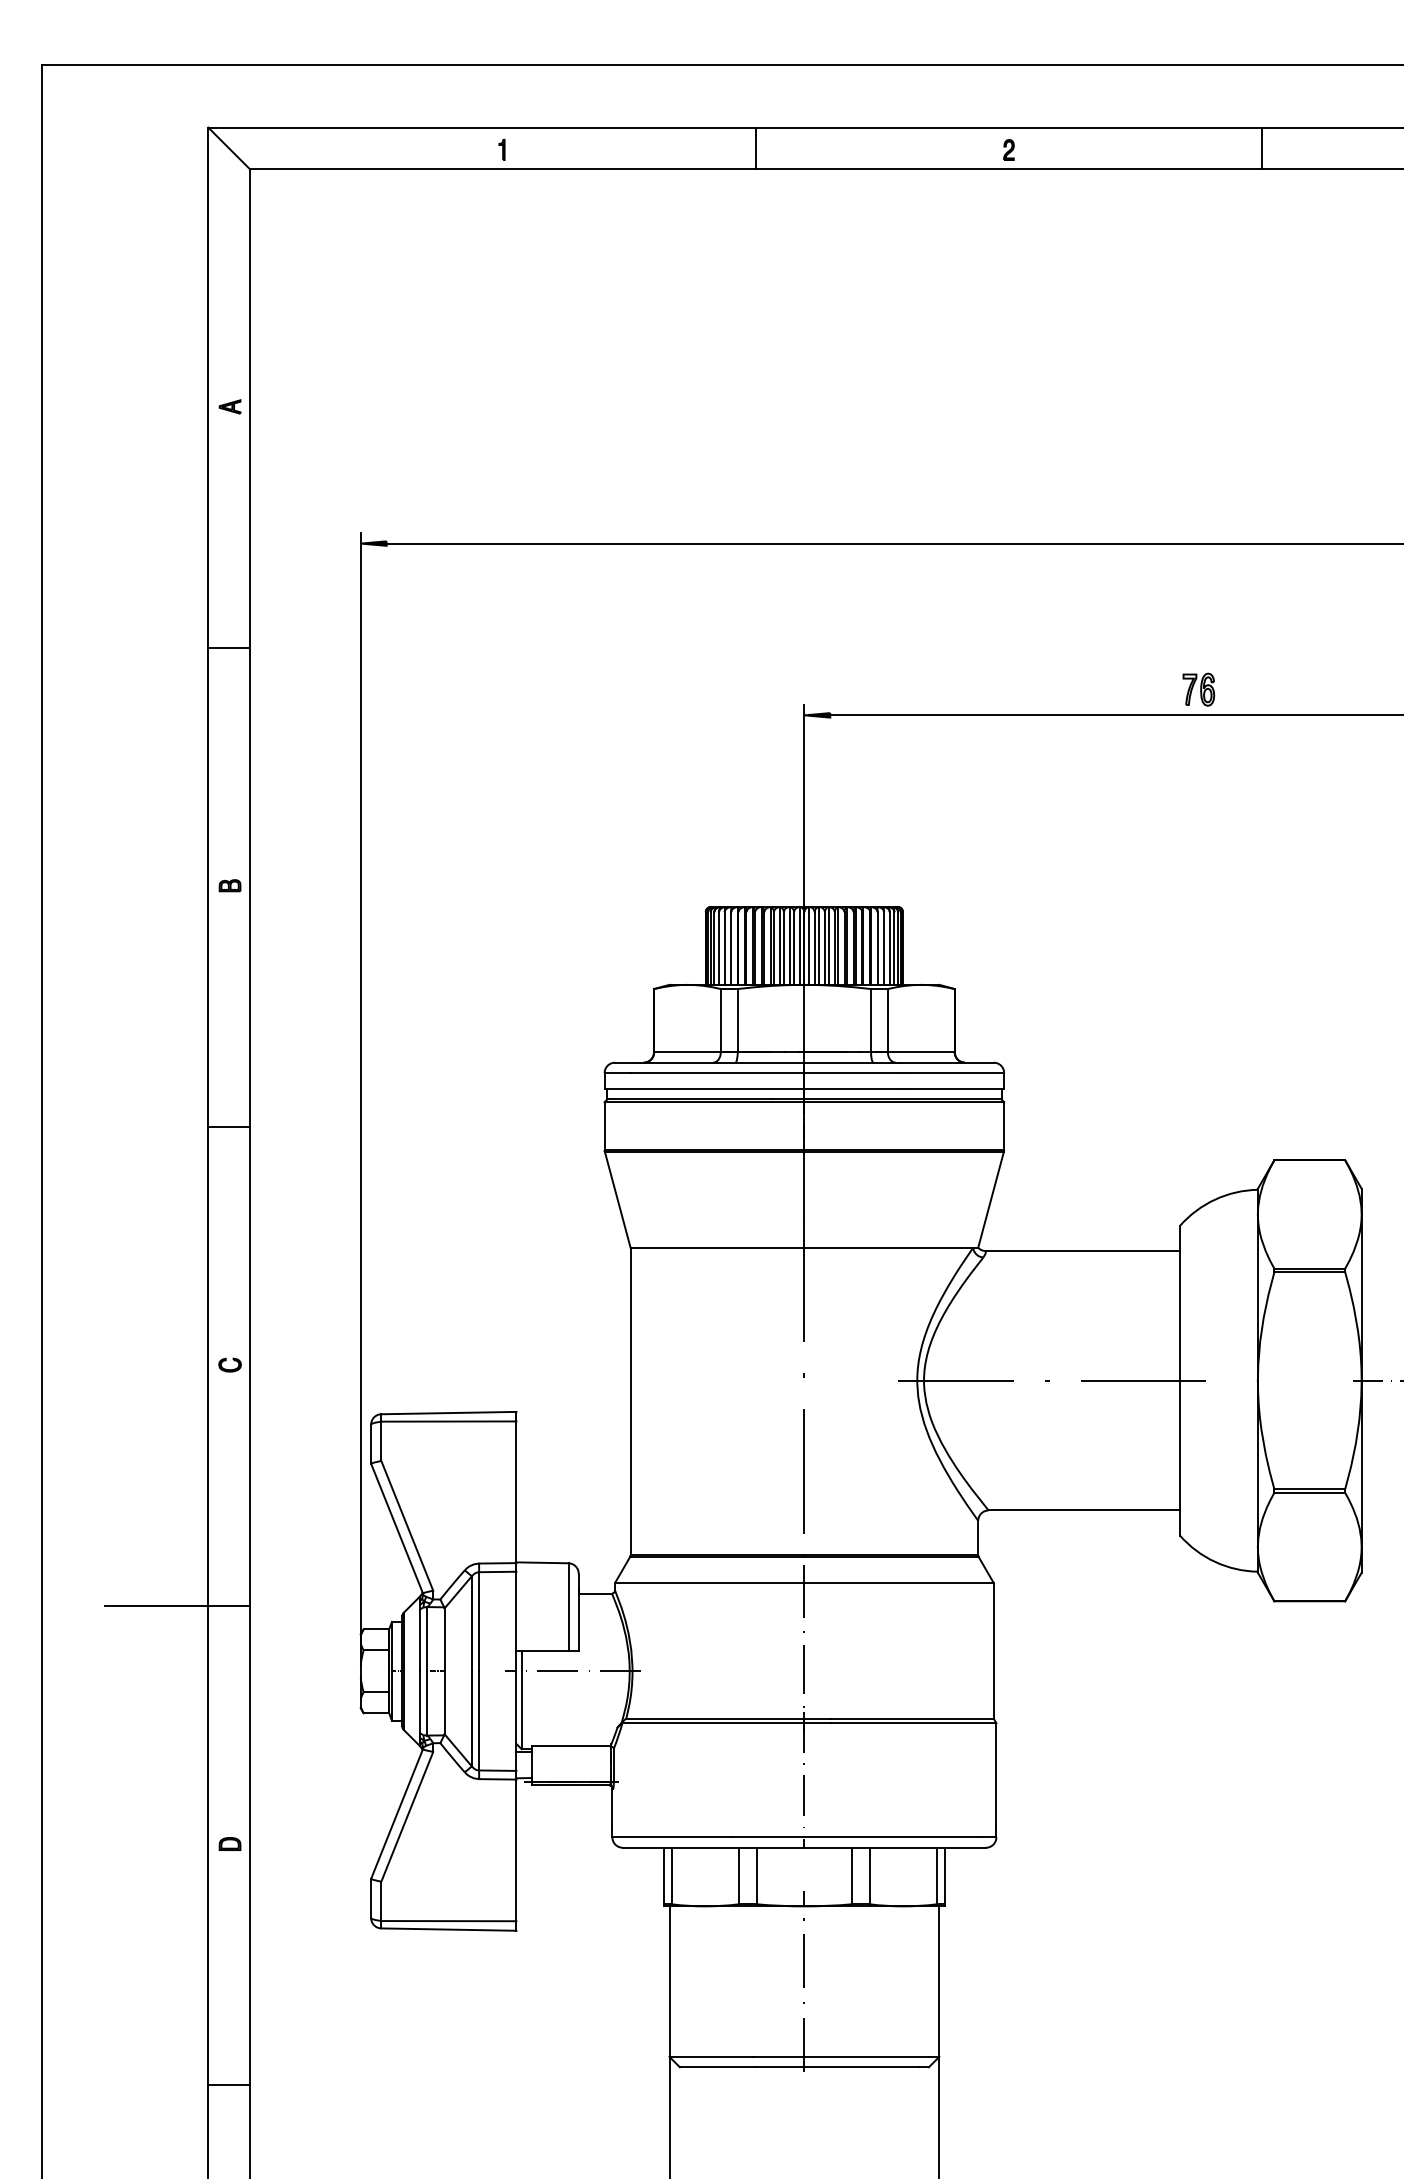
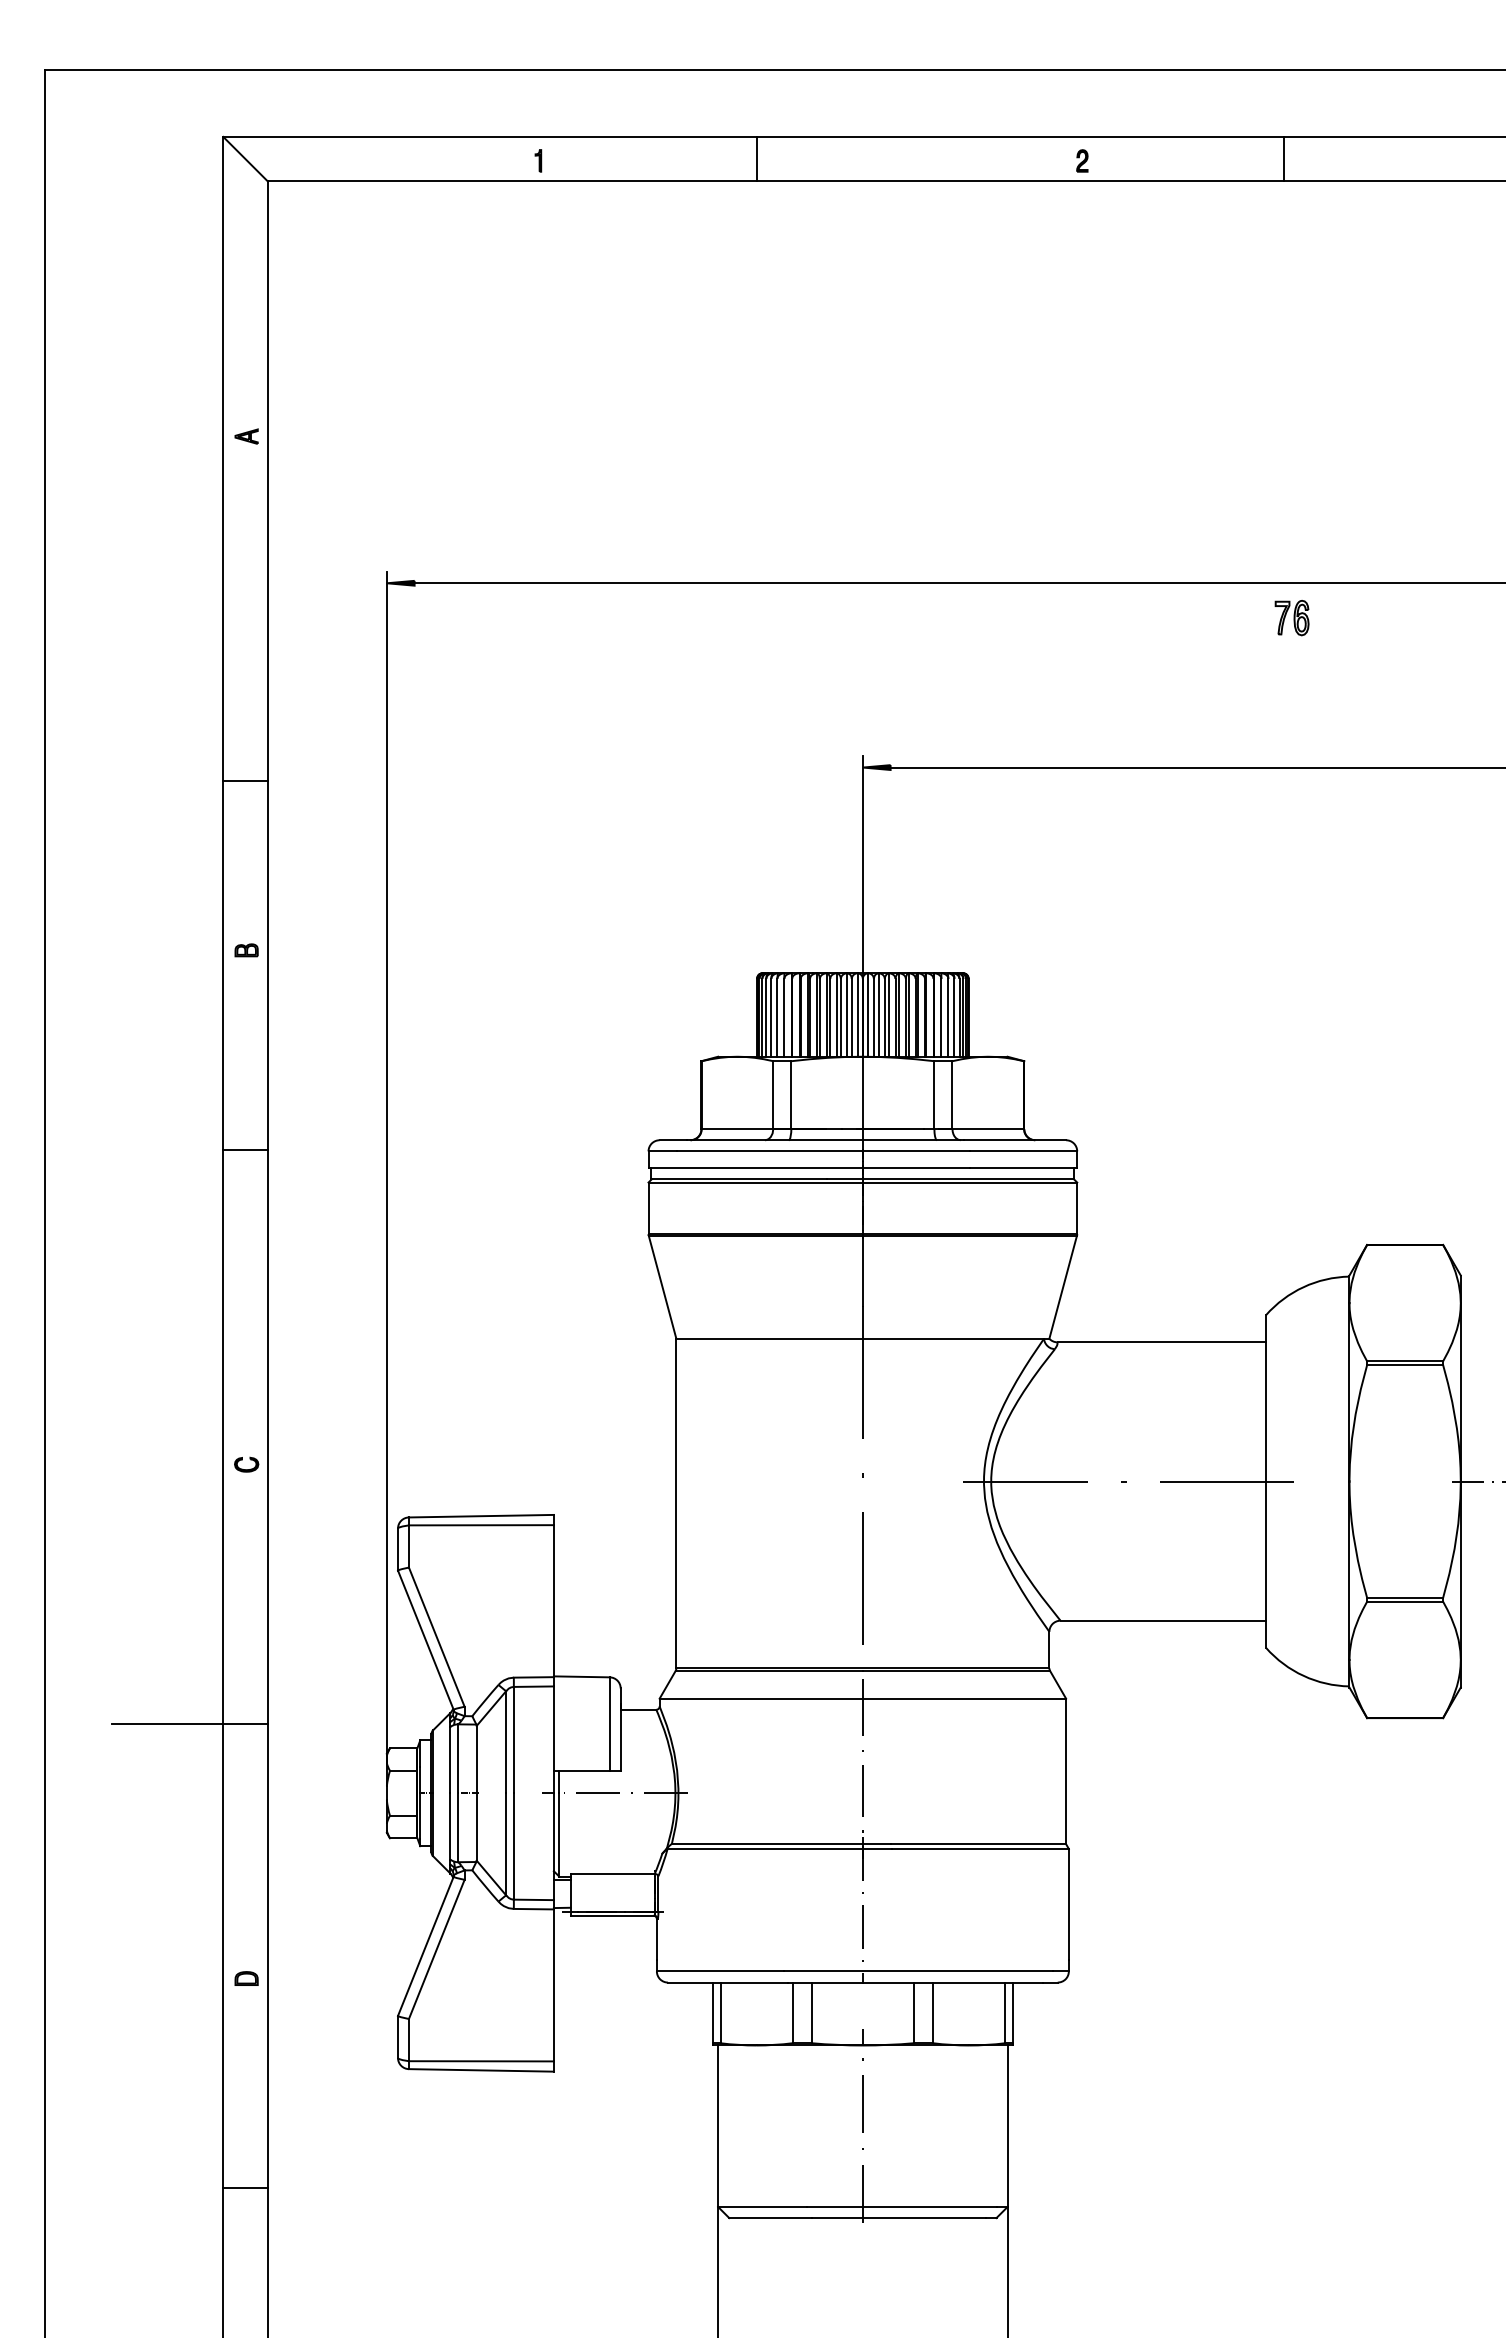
line: (755, 147) -> (756, 158), moved
line: (1261, 147) -> (1283, 158), moved
line: (229, 648) -> (245, 780), moved
part: (1198, 690) -> (1291, 618), moved
line: (229, 1127) -> (245, 1149), moved
line: (229, 2085) -> (245, 2187), moved

